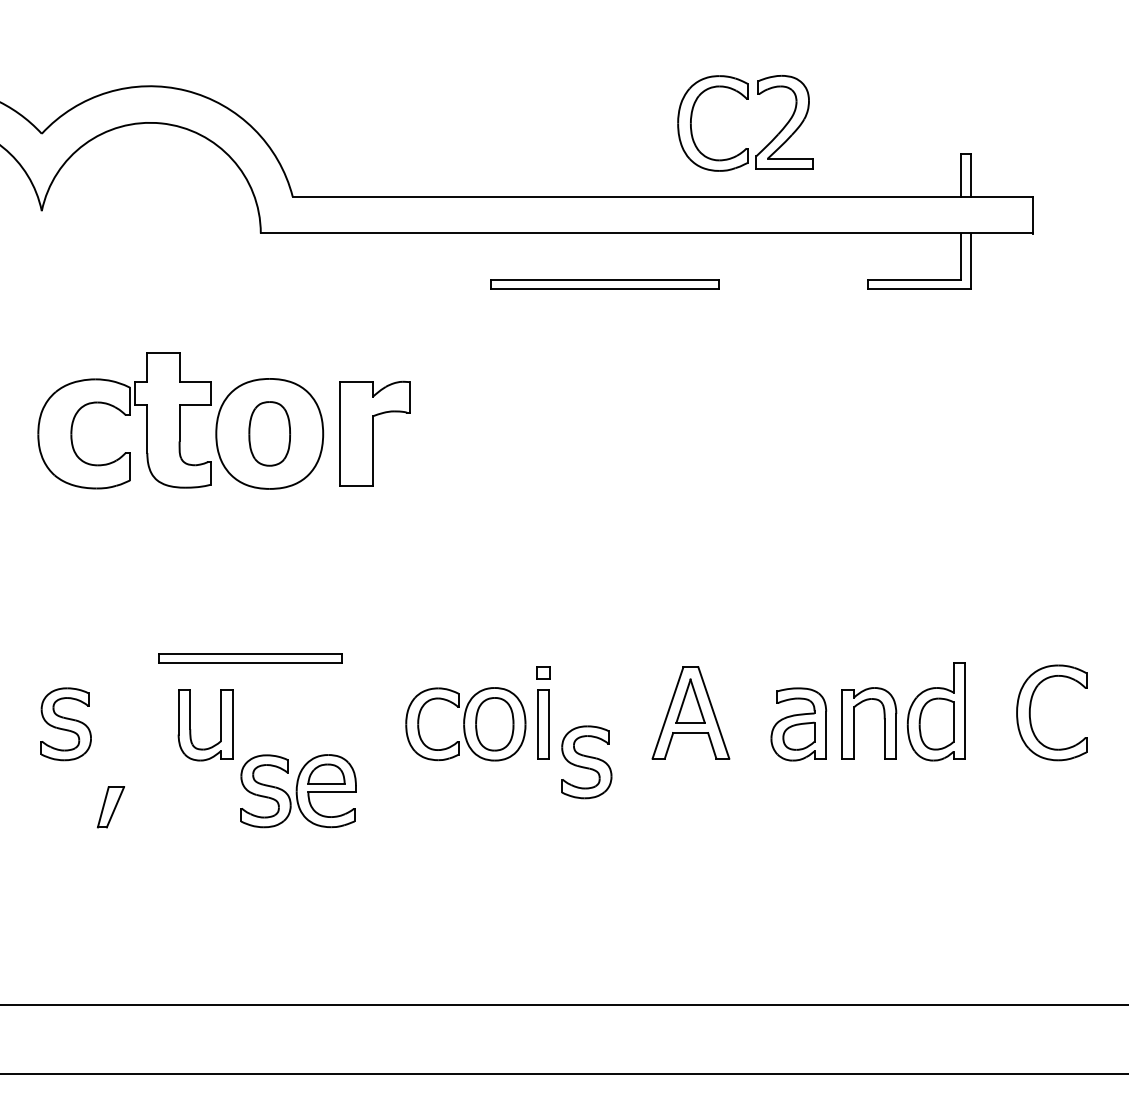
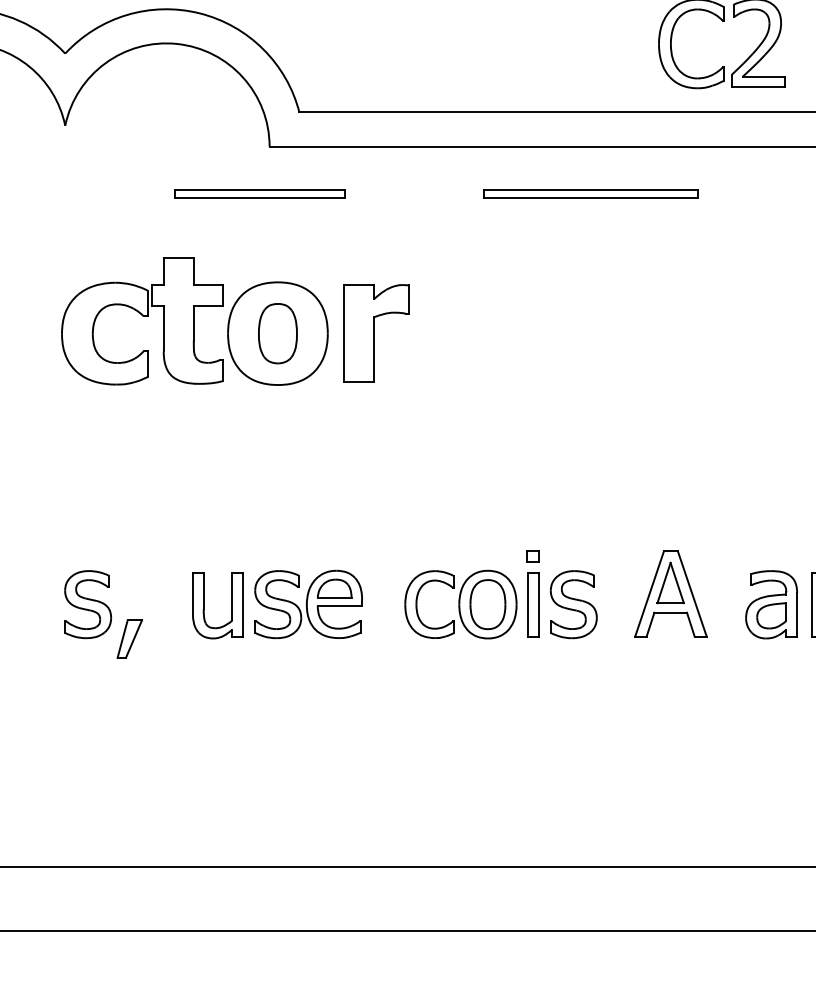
part: (250, 658) -> (259, 194), moved
part: (586, 762) -> (573, 604), moved
part: (298, 791) -> (308, 604), moved
part: (111, 807) -> (130, 639), moved

